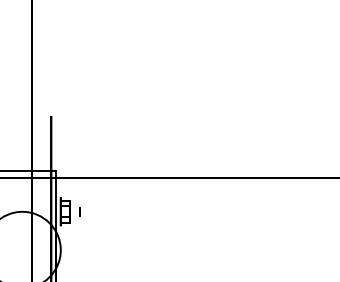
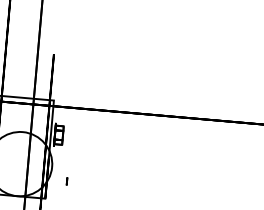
circle: (79, 211) -> (66, 181), moved

